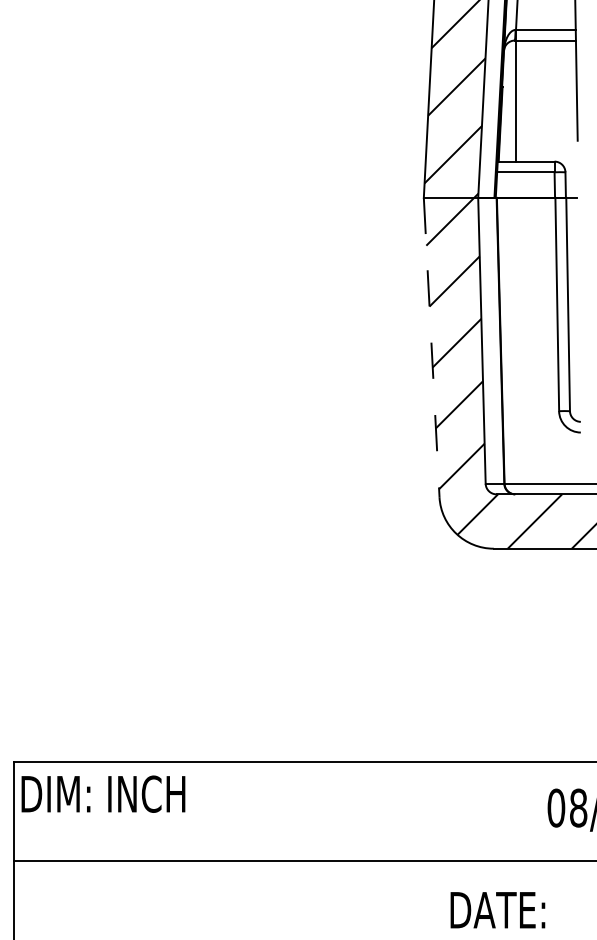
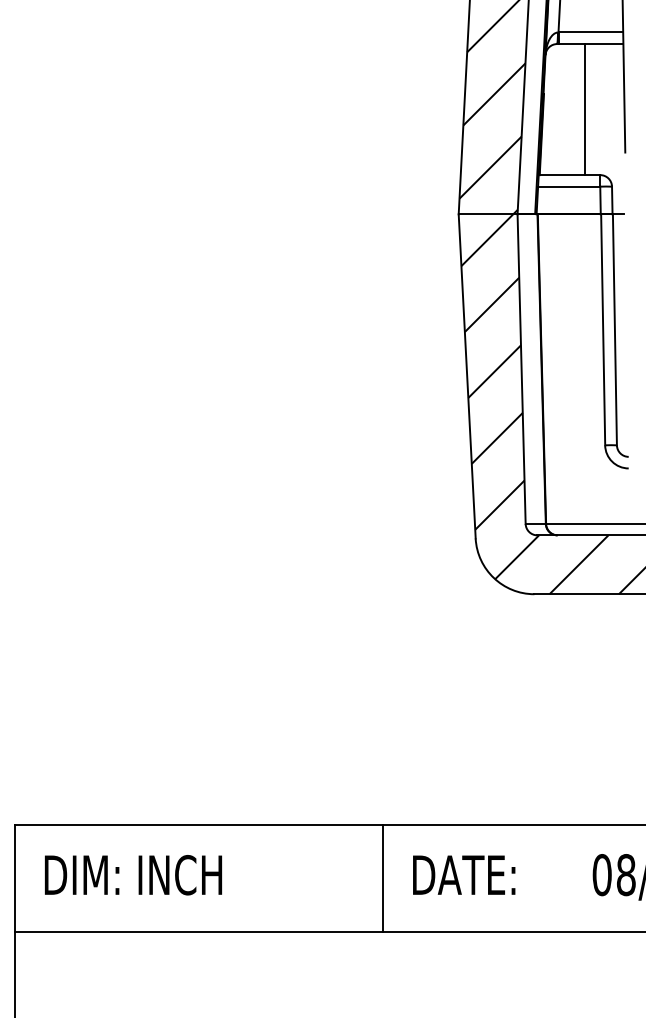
line: (515, 100) -> (585, 108), moved
line: (431, 347) -> (466, 376), dashed -> solid
text: (103, 793) -> (133, 874), moved
line: (353, 810) -> (382, 877), added
text: (497, 910) -> (463, 875), moved

